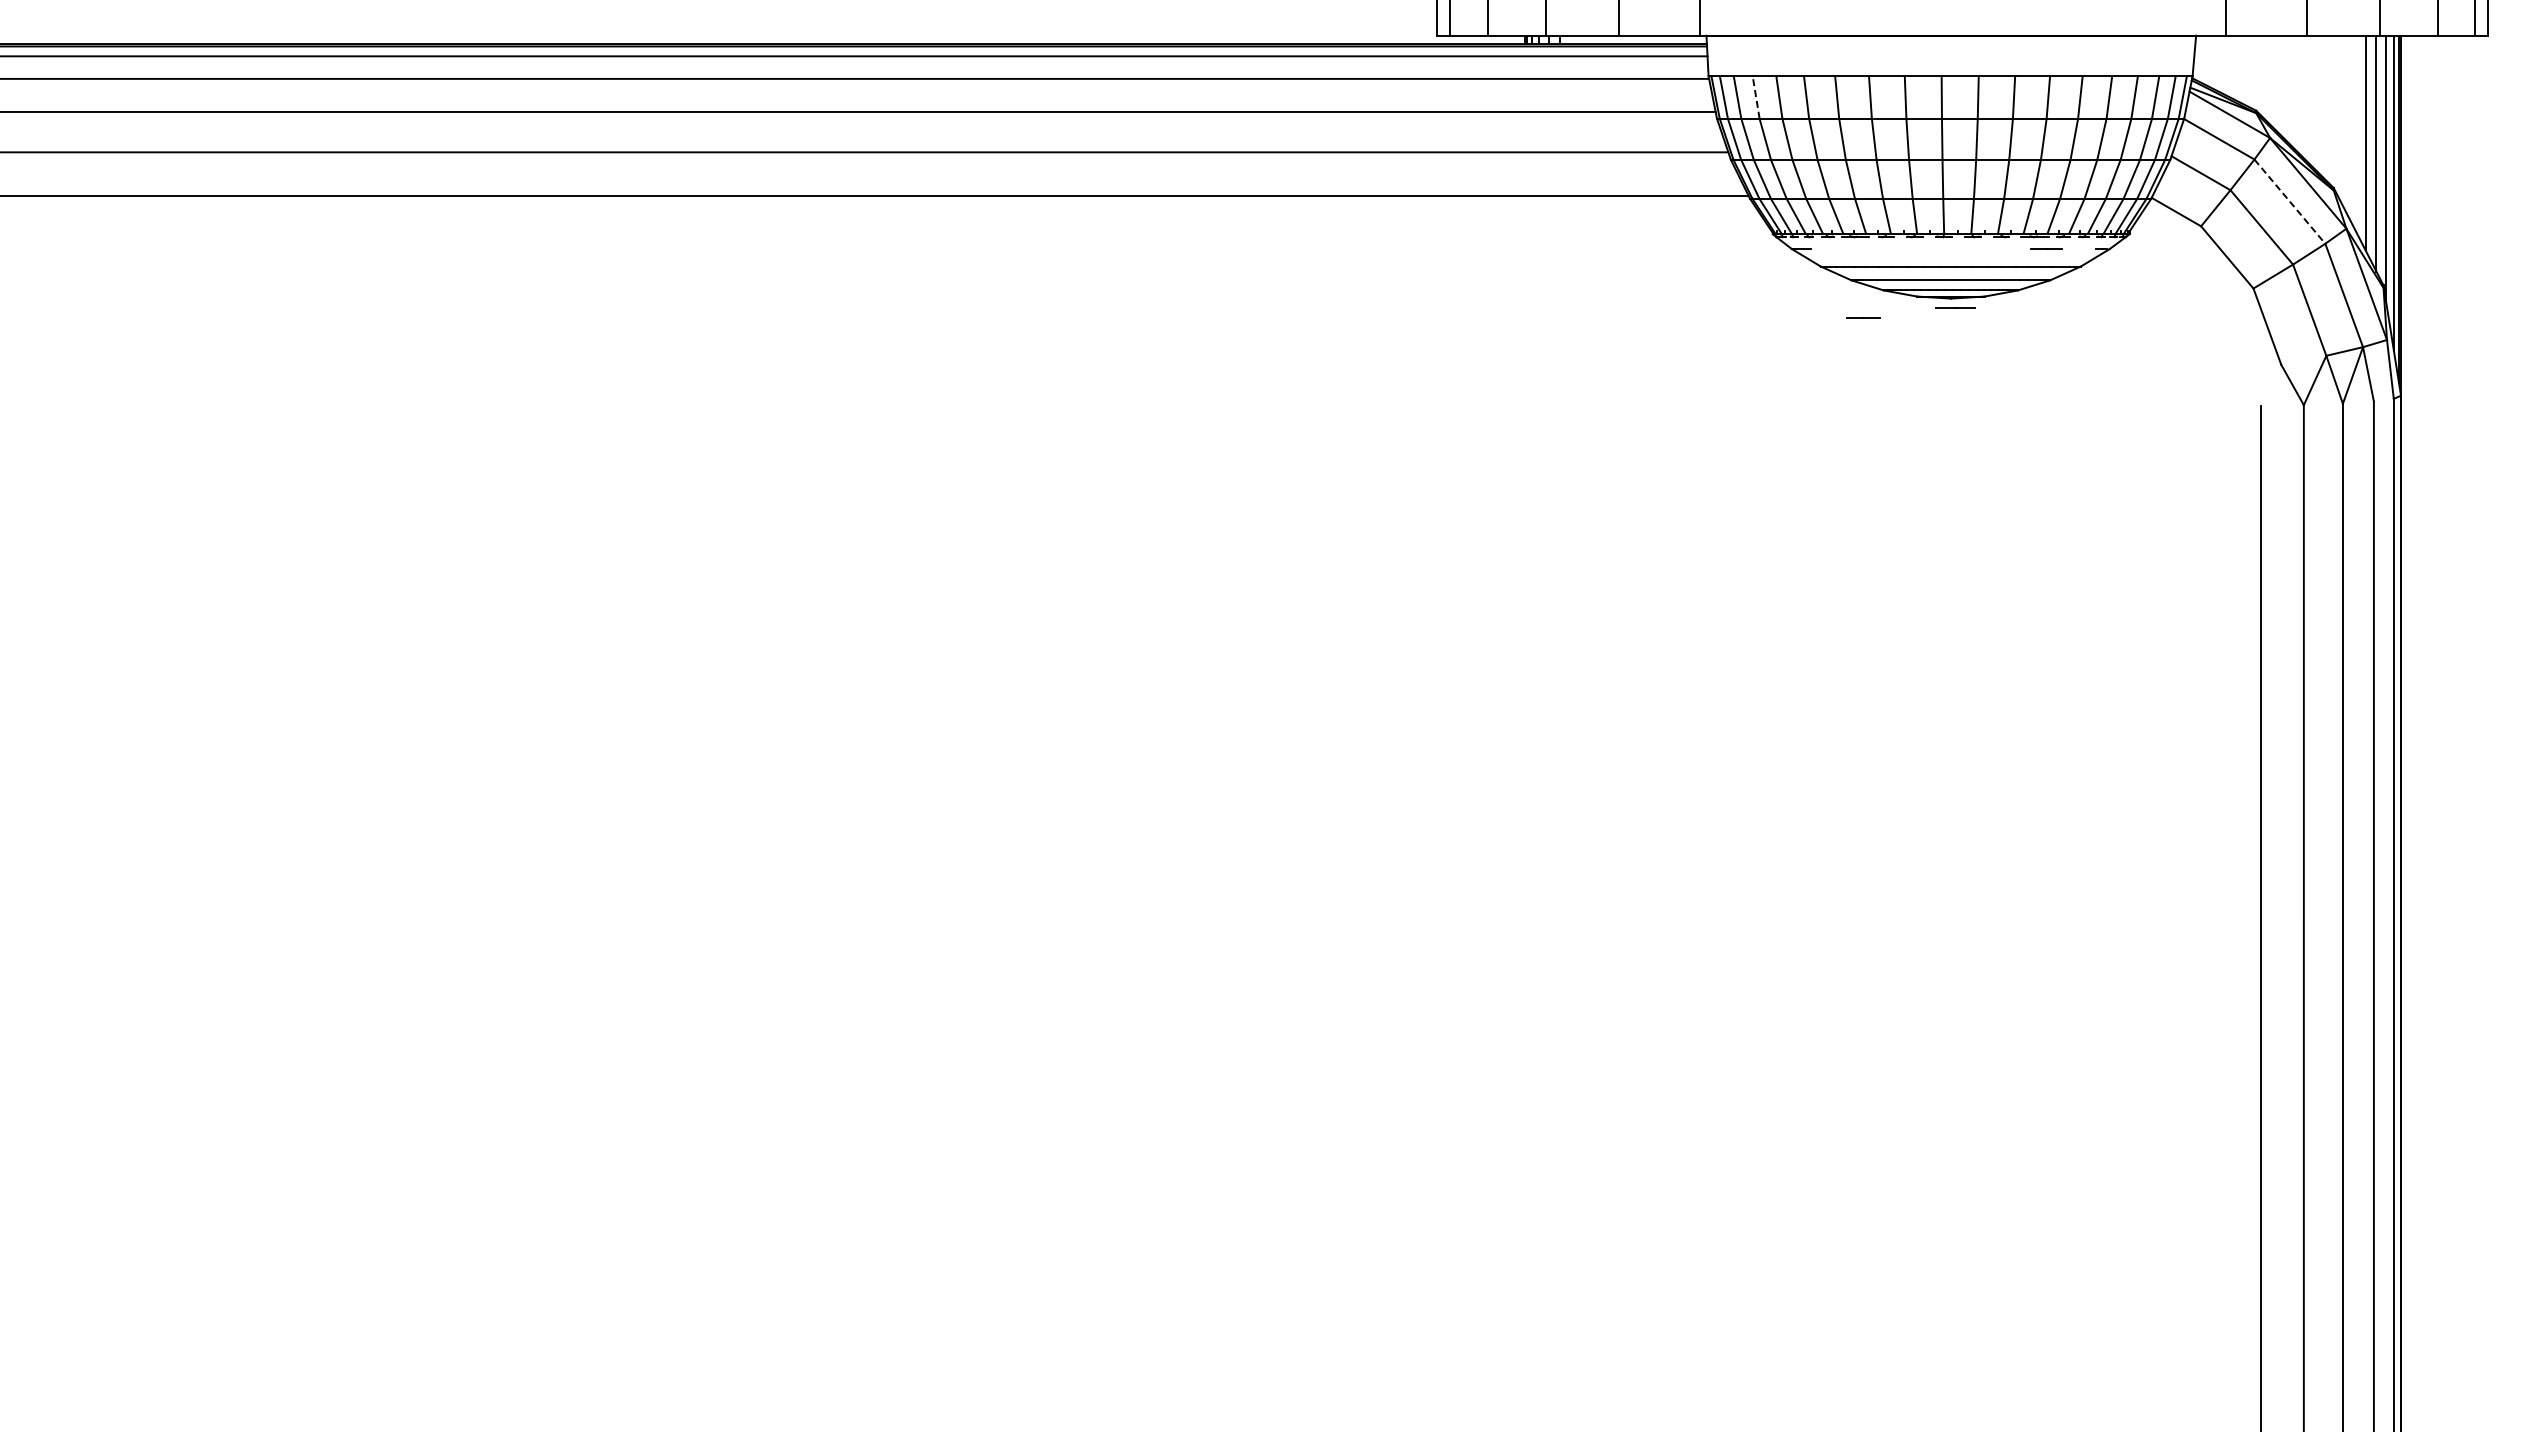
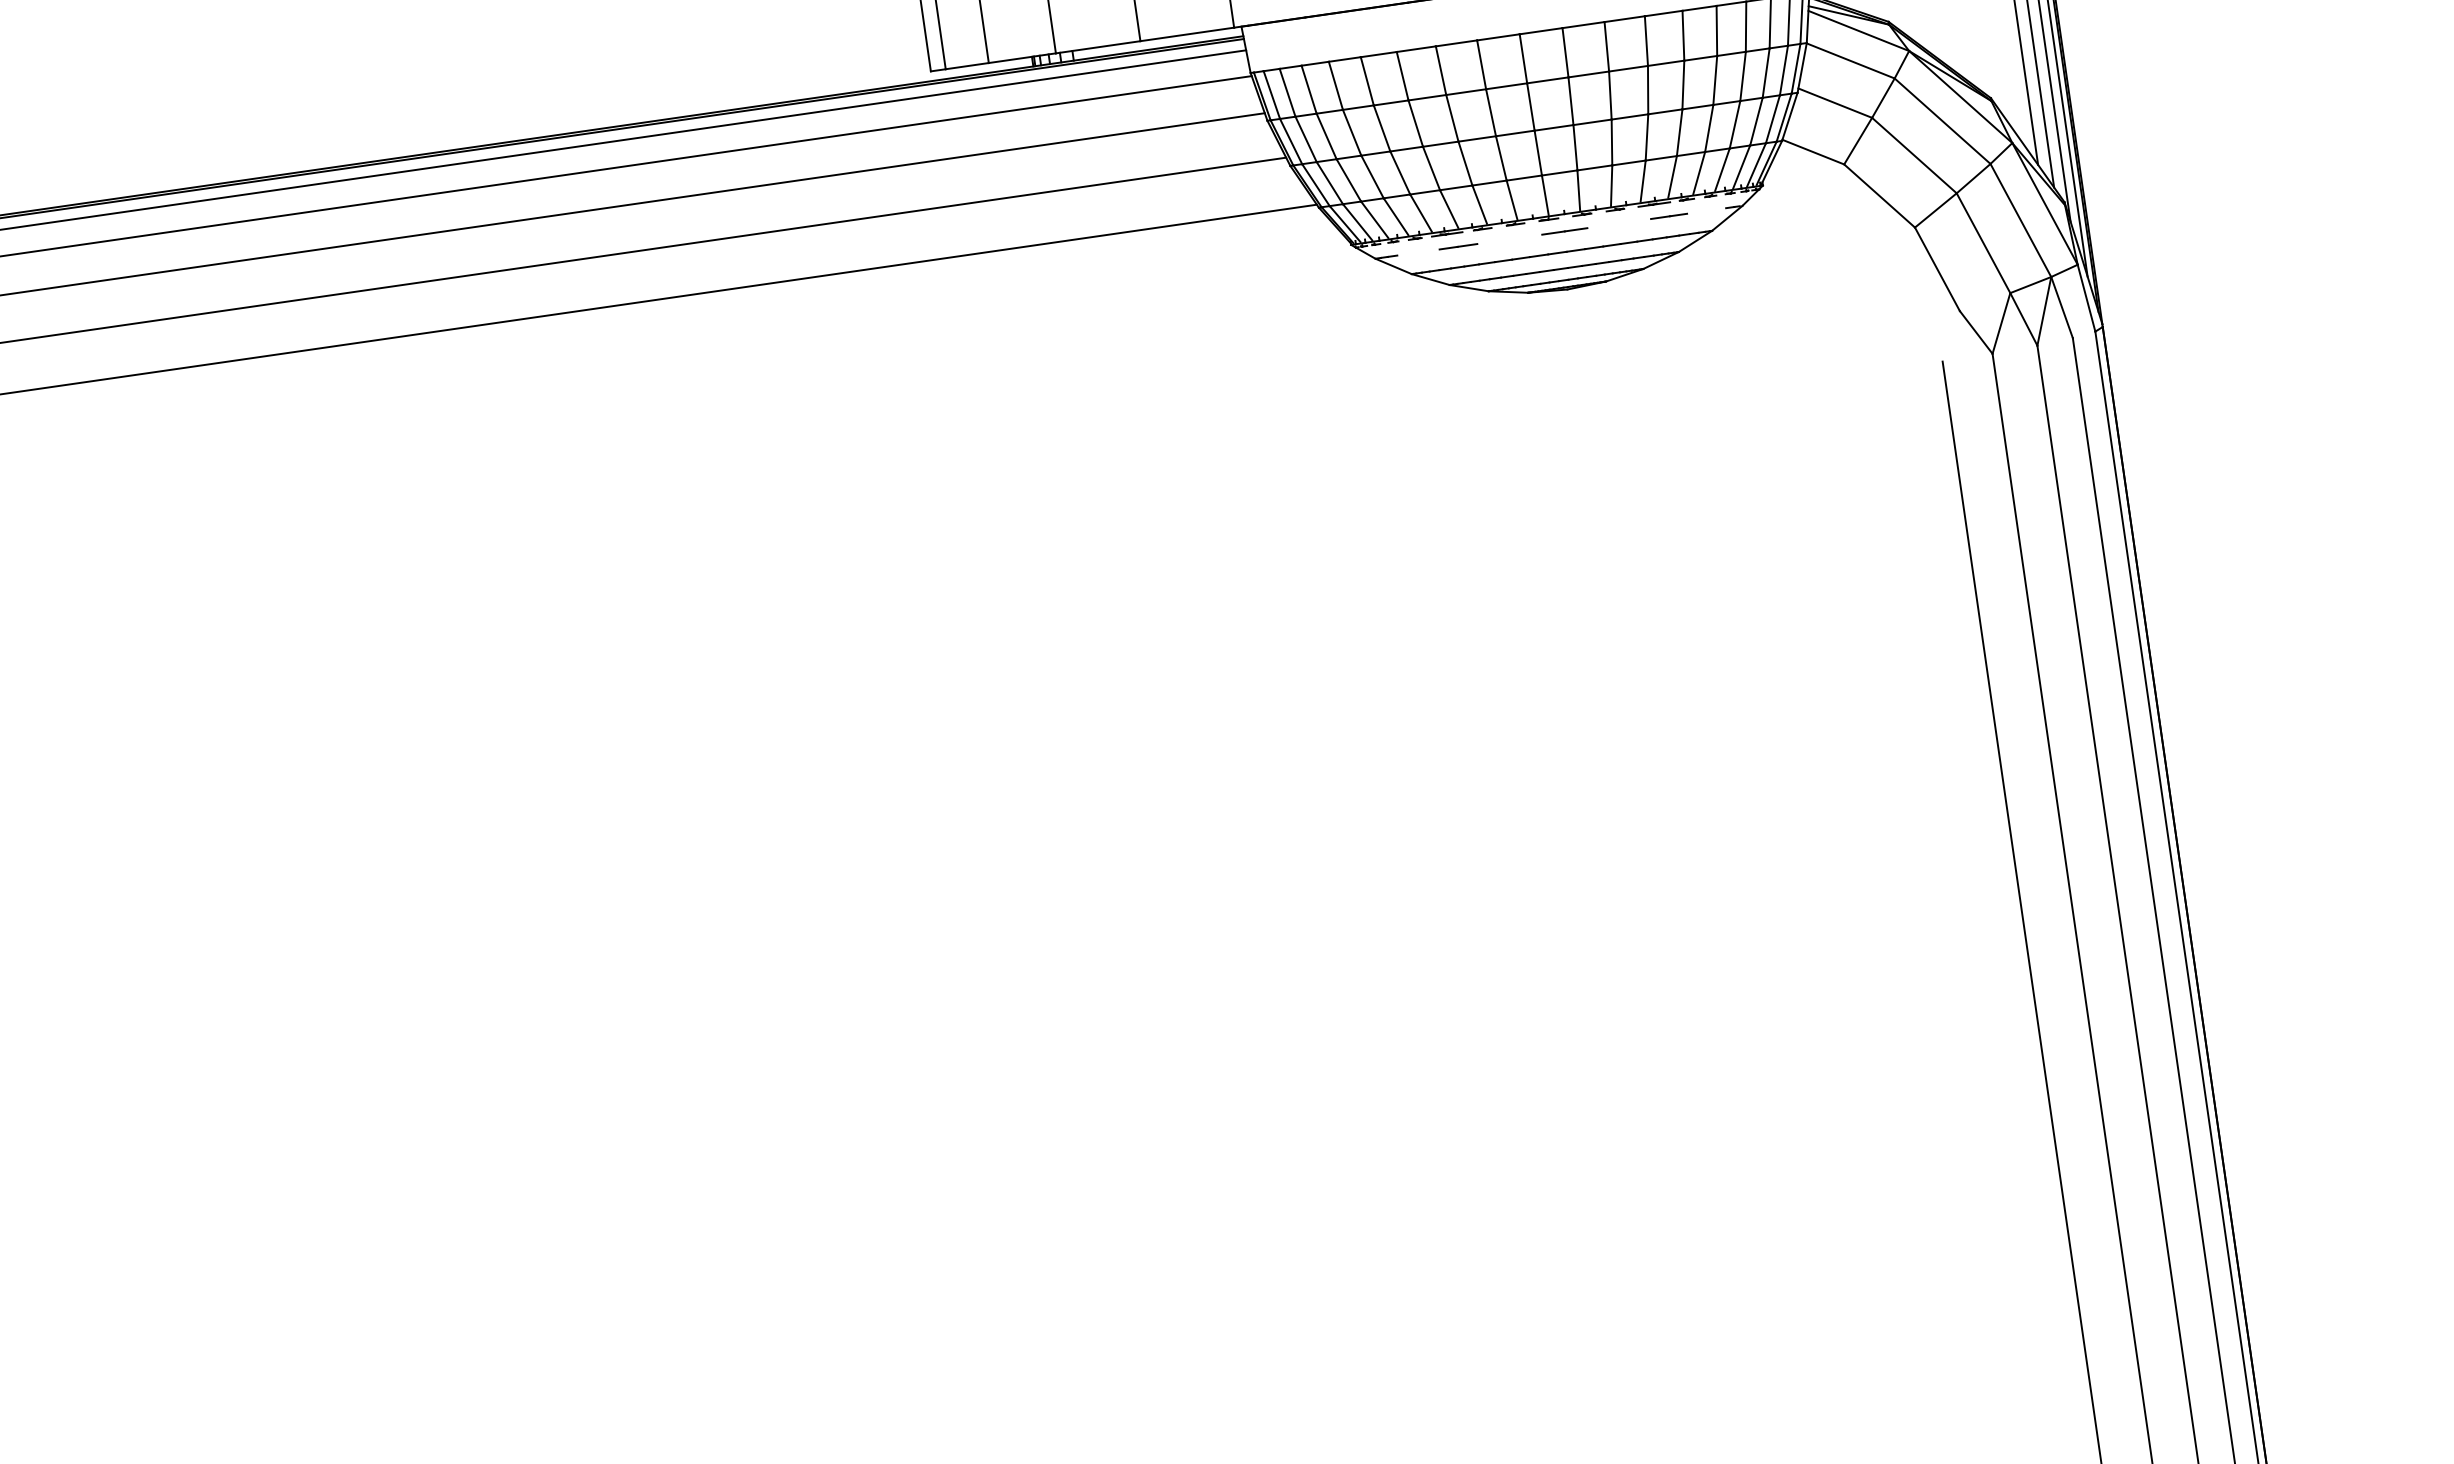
line: (1756, 97) -> (1309, 89), dashed -> solid
line: (2290, 202) -> (1943, 122), dashed -> solid
line: (1955, 307) -> (1564, 230), moved
line: (1863, 317) -> (1458, 246), moved

